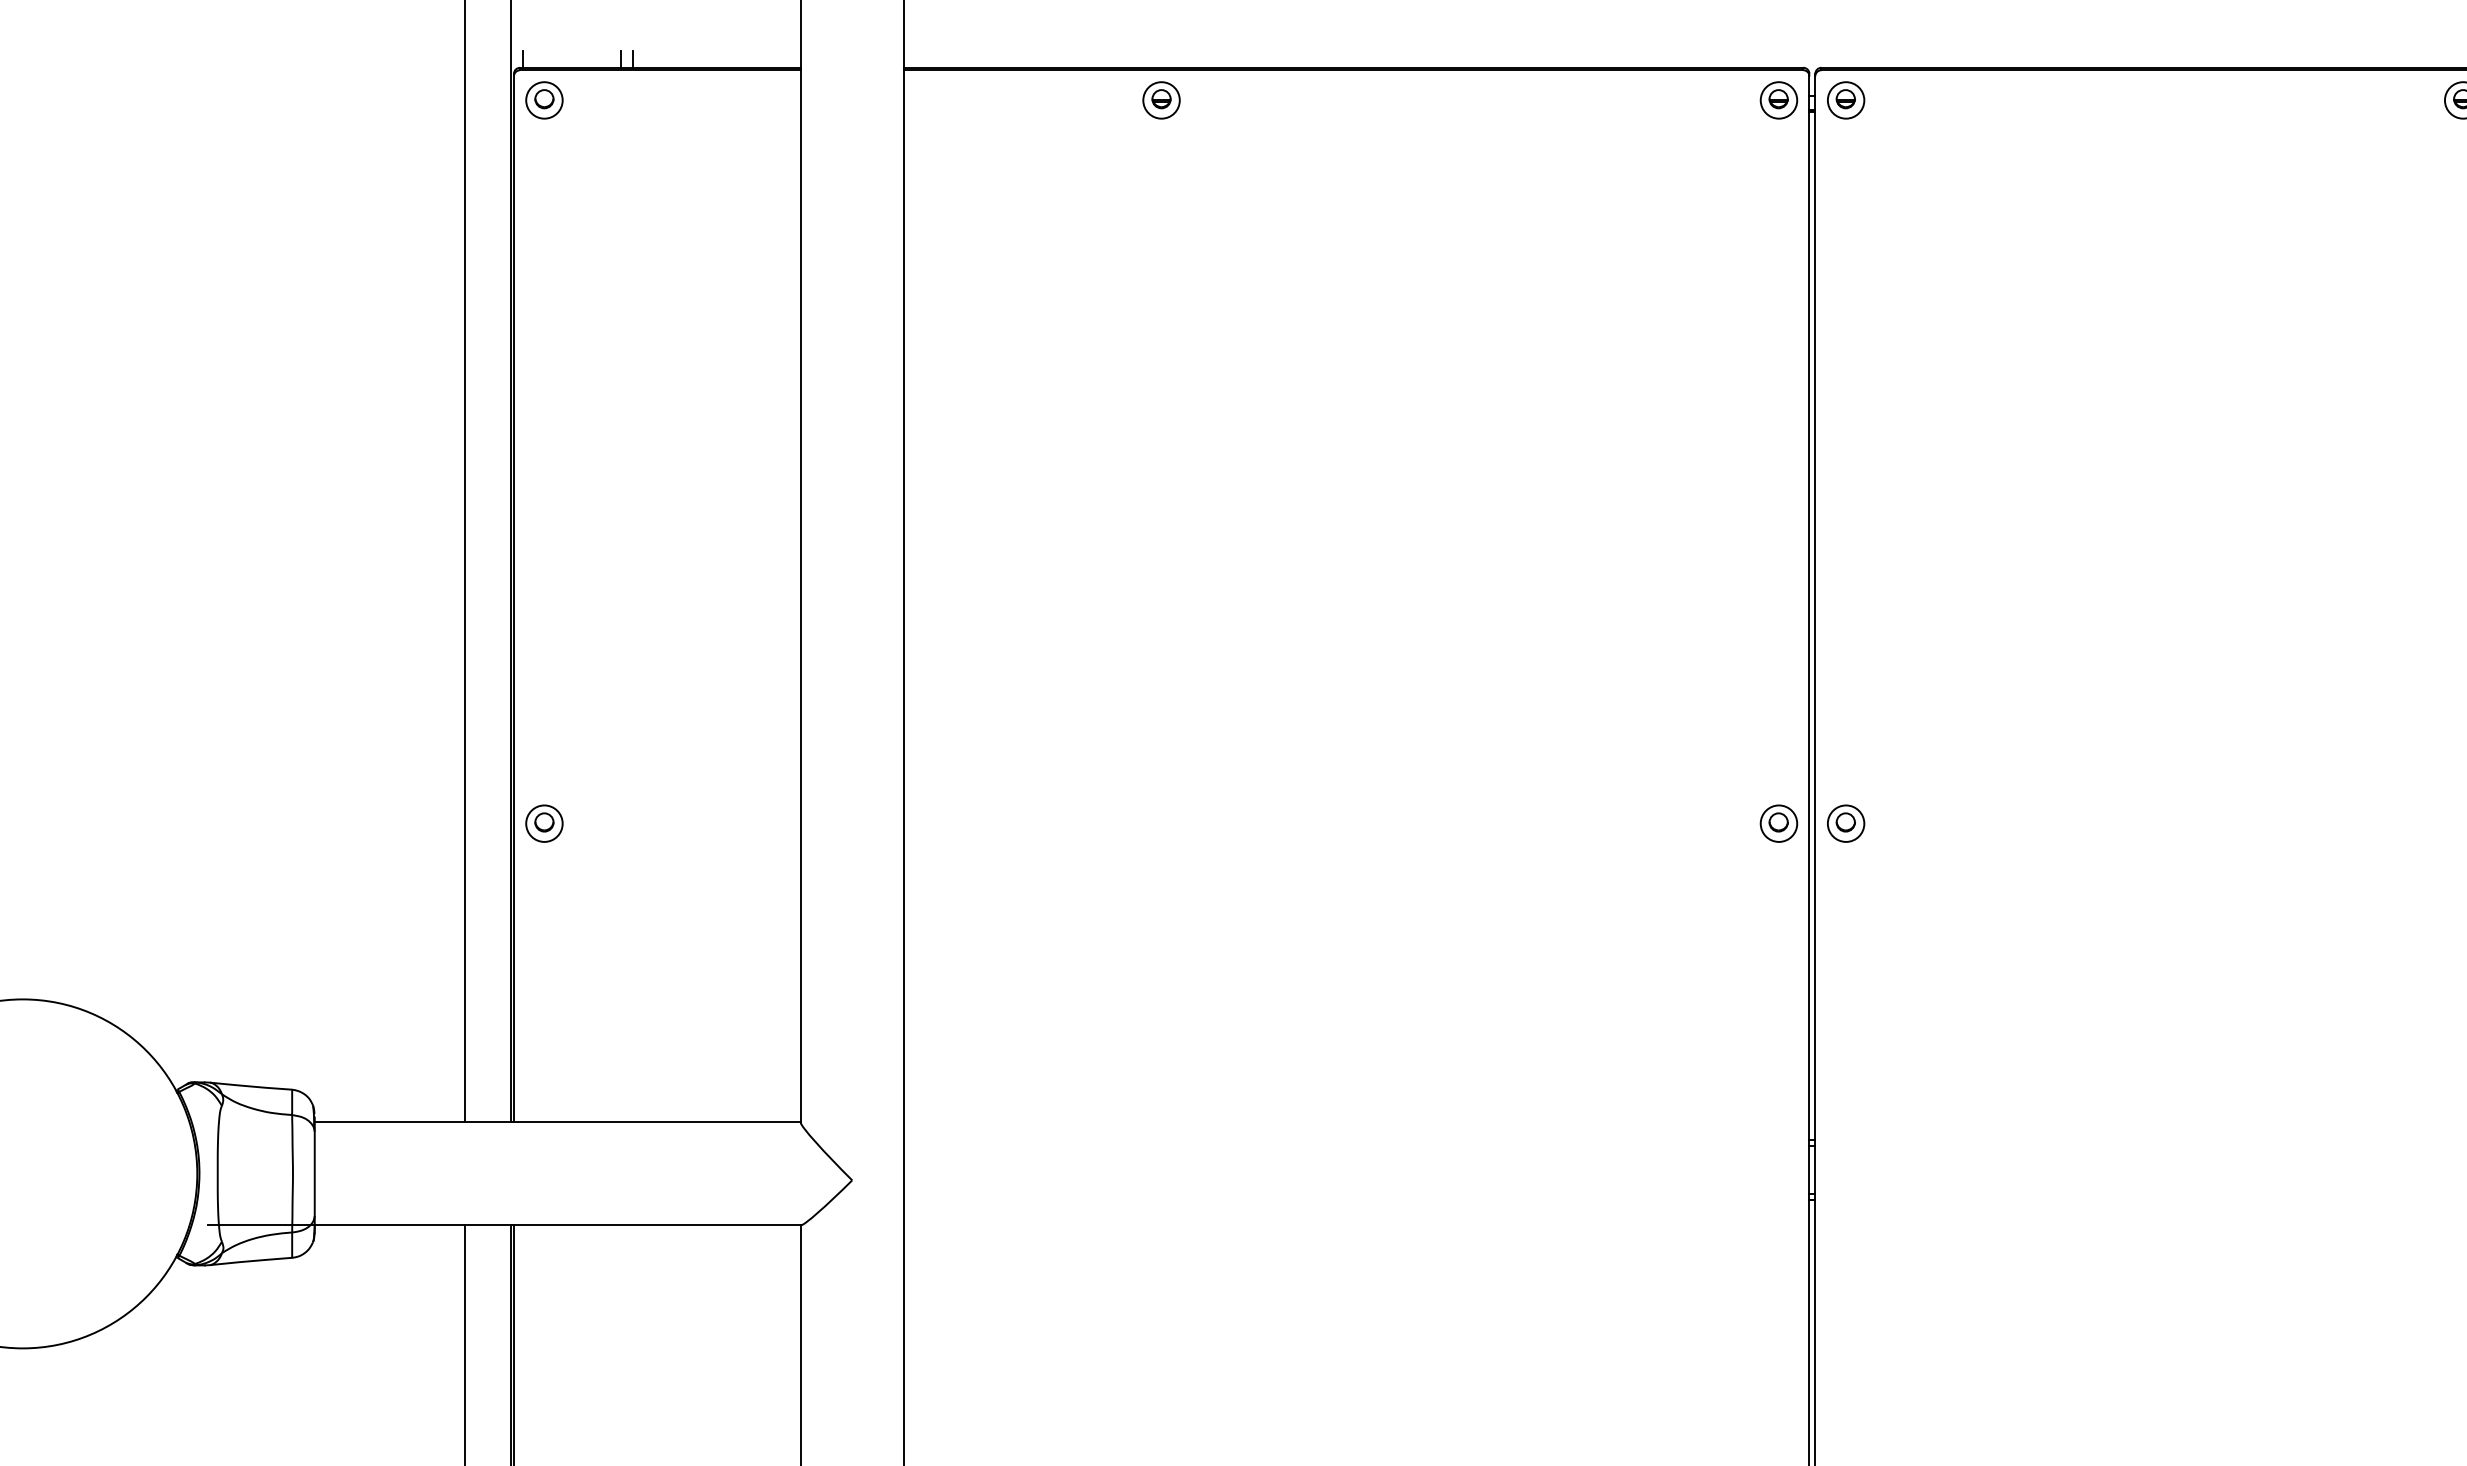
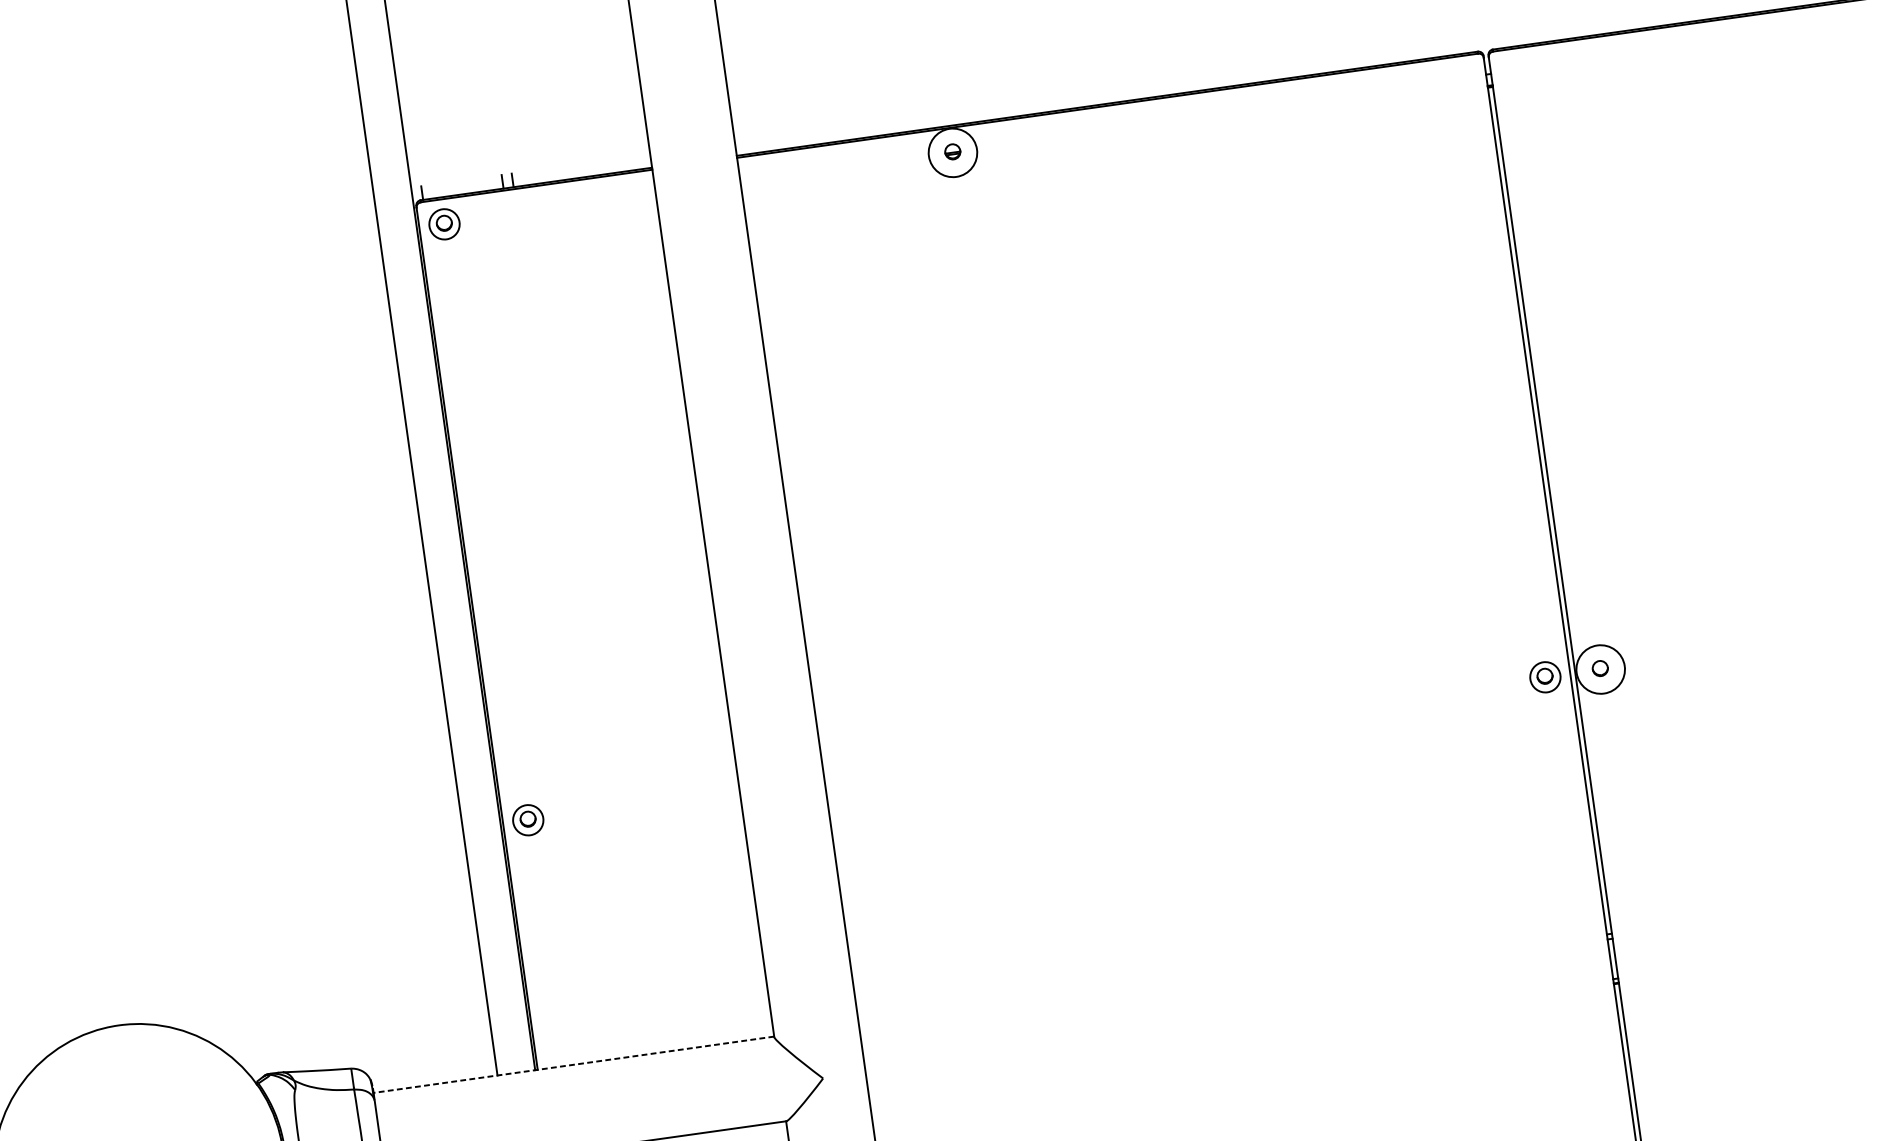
circle: (1161, 100) -> (952, 152), size x1.6
part: (1778, 100) -> (1461, 81), removed
part: (1846, 100) -> (1517, 73), removed
circle: (1845, 823) -> (1600, 669), size x1.6
line: (557, 1122) -> (573, 1064), solid -> dashed

